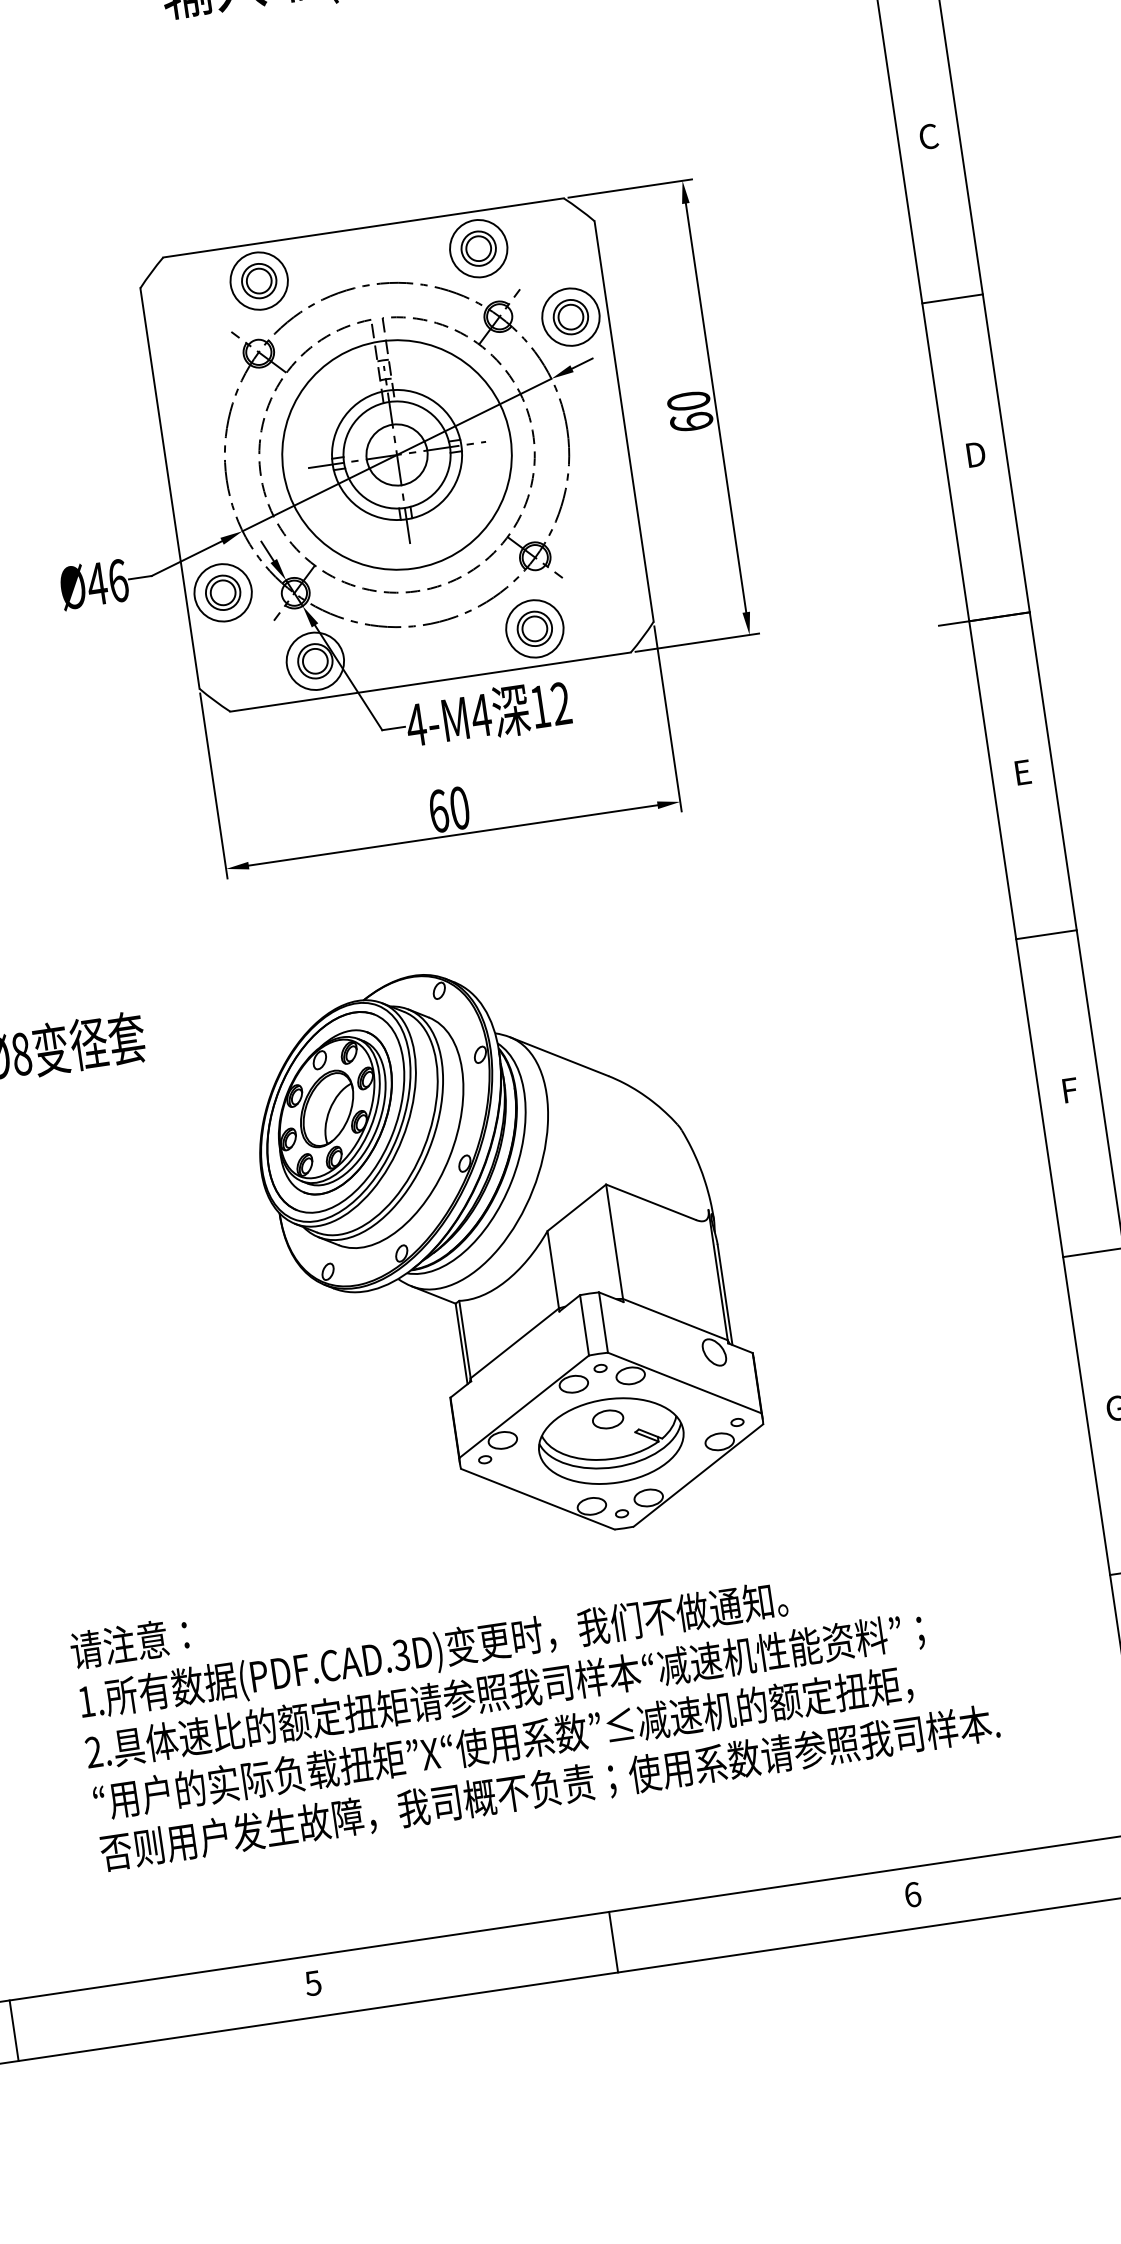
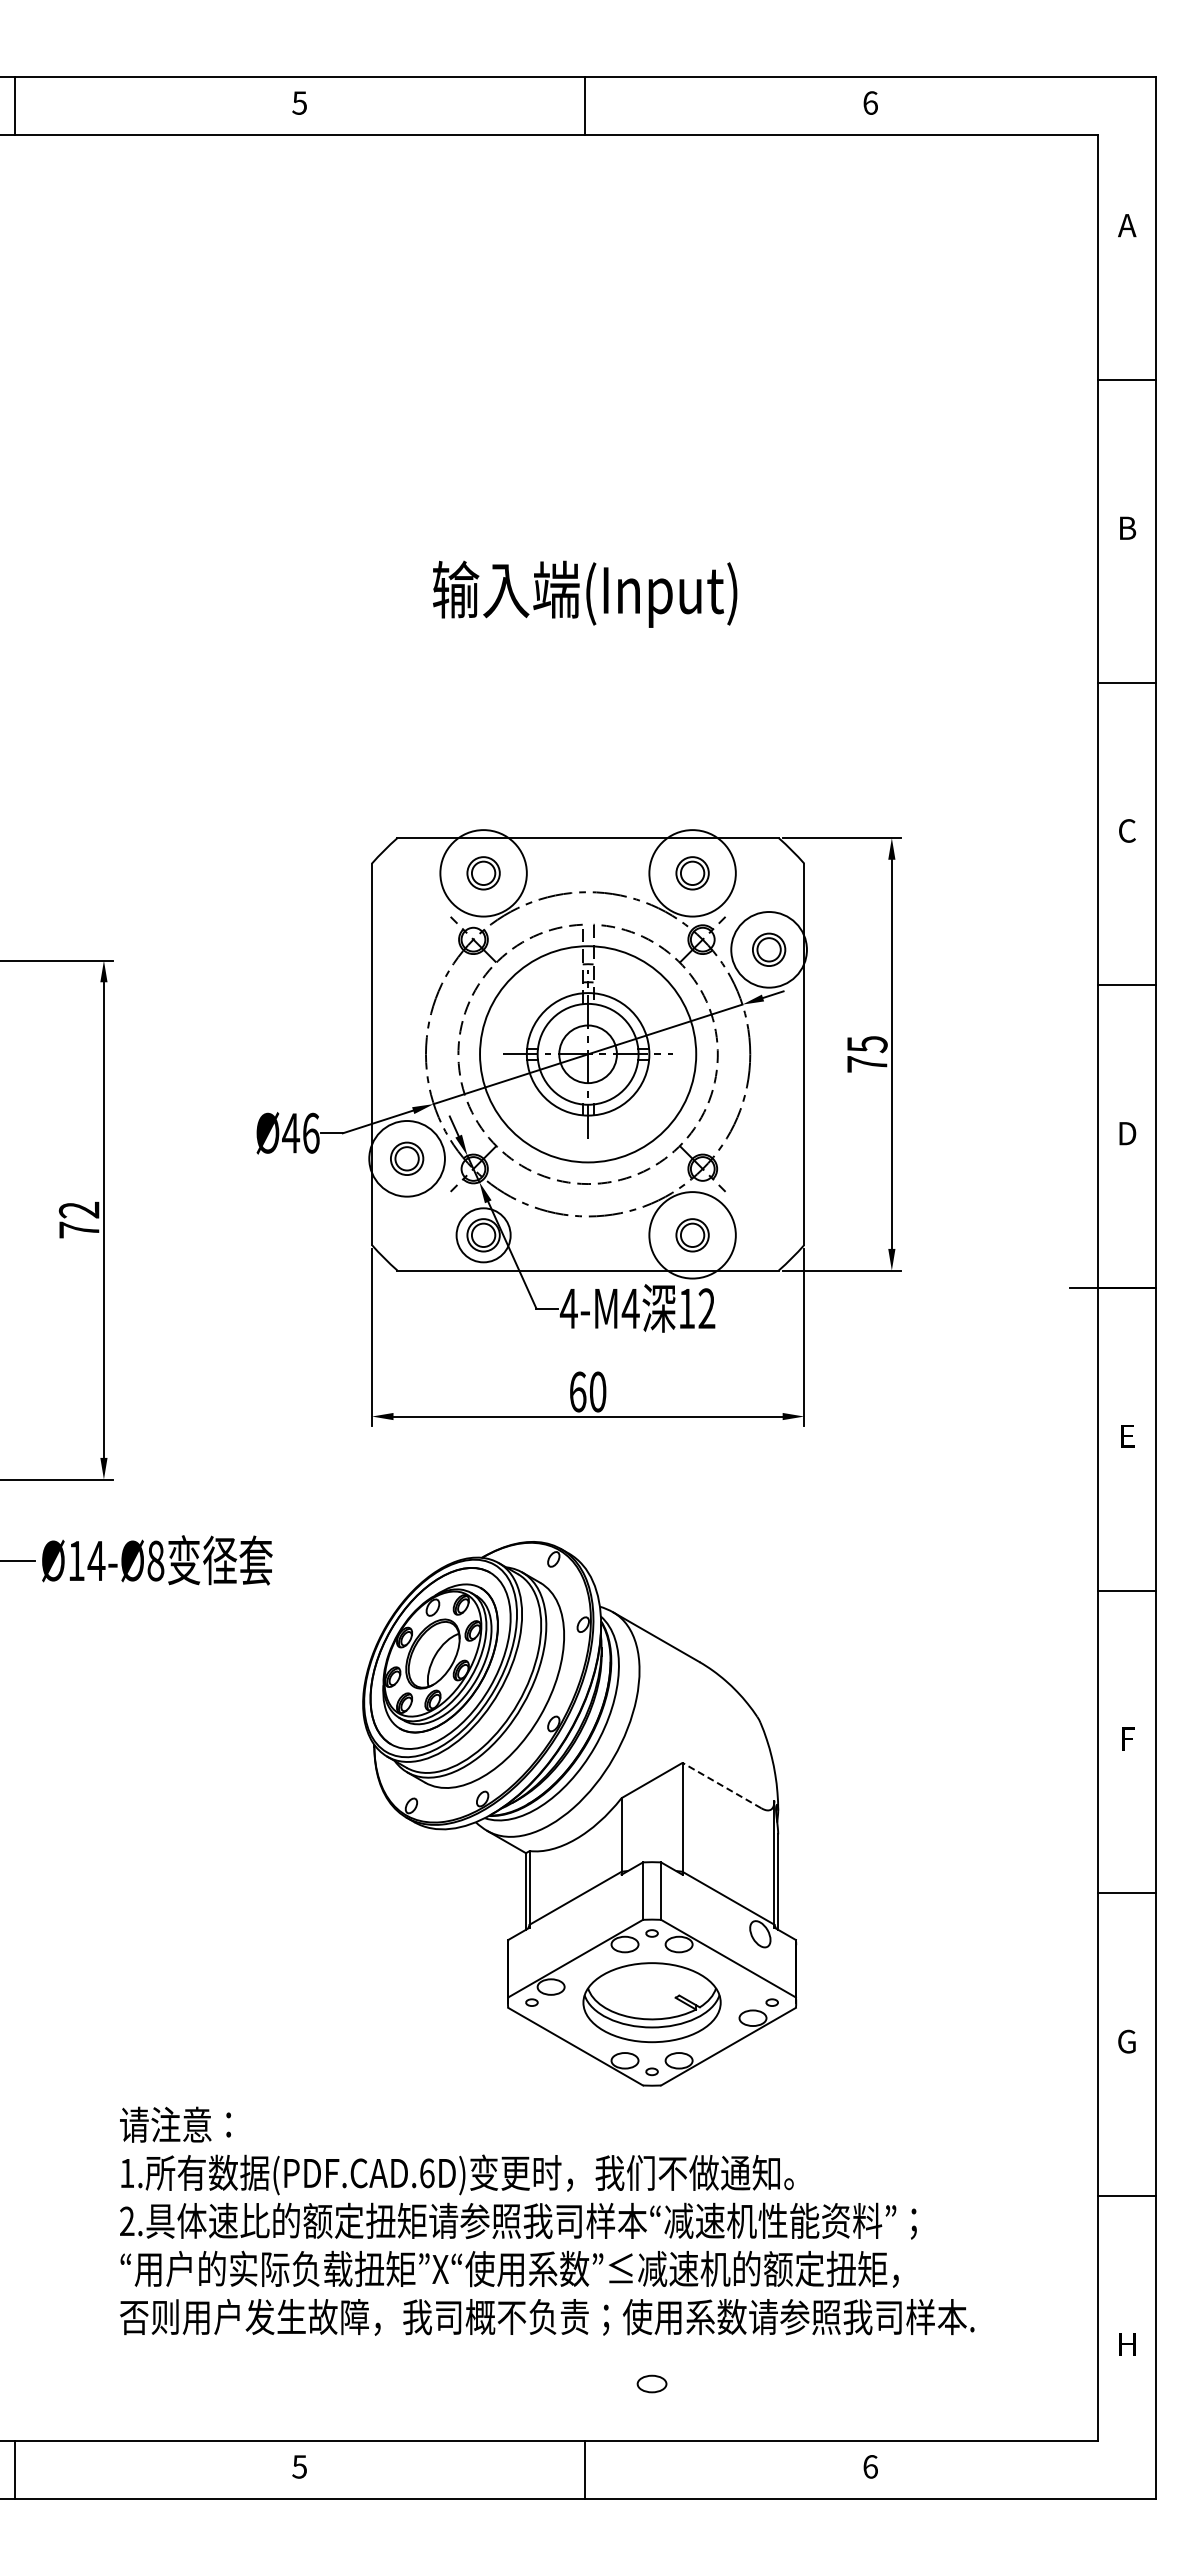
circle: (478, 248) -> (692, 873), size x1.6
circle: (259, 281) -> (483, 873), size x1.6
circle: (571, 316) -> (769, 949), size x1.4
text: (689, 411) -> (866, 1054), 60 -> 75
circle: (223, 592) -> (407, 1158), size x1.4
circle: (534, 629) -> (692, 1235), size x1.6
line: (650, 1202) -> (721, 1785), solid -> dashed
part: (607, 1418) -> (651, 2383), moved
text: (400, 1655) -> (426, 2173), (PDF.CAD.3D) -> (PDF.CAD.6D)

